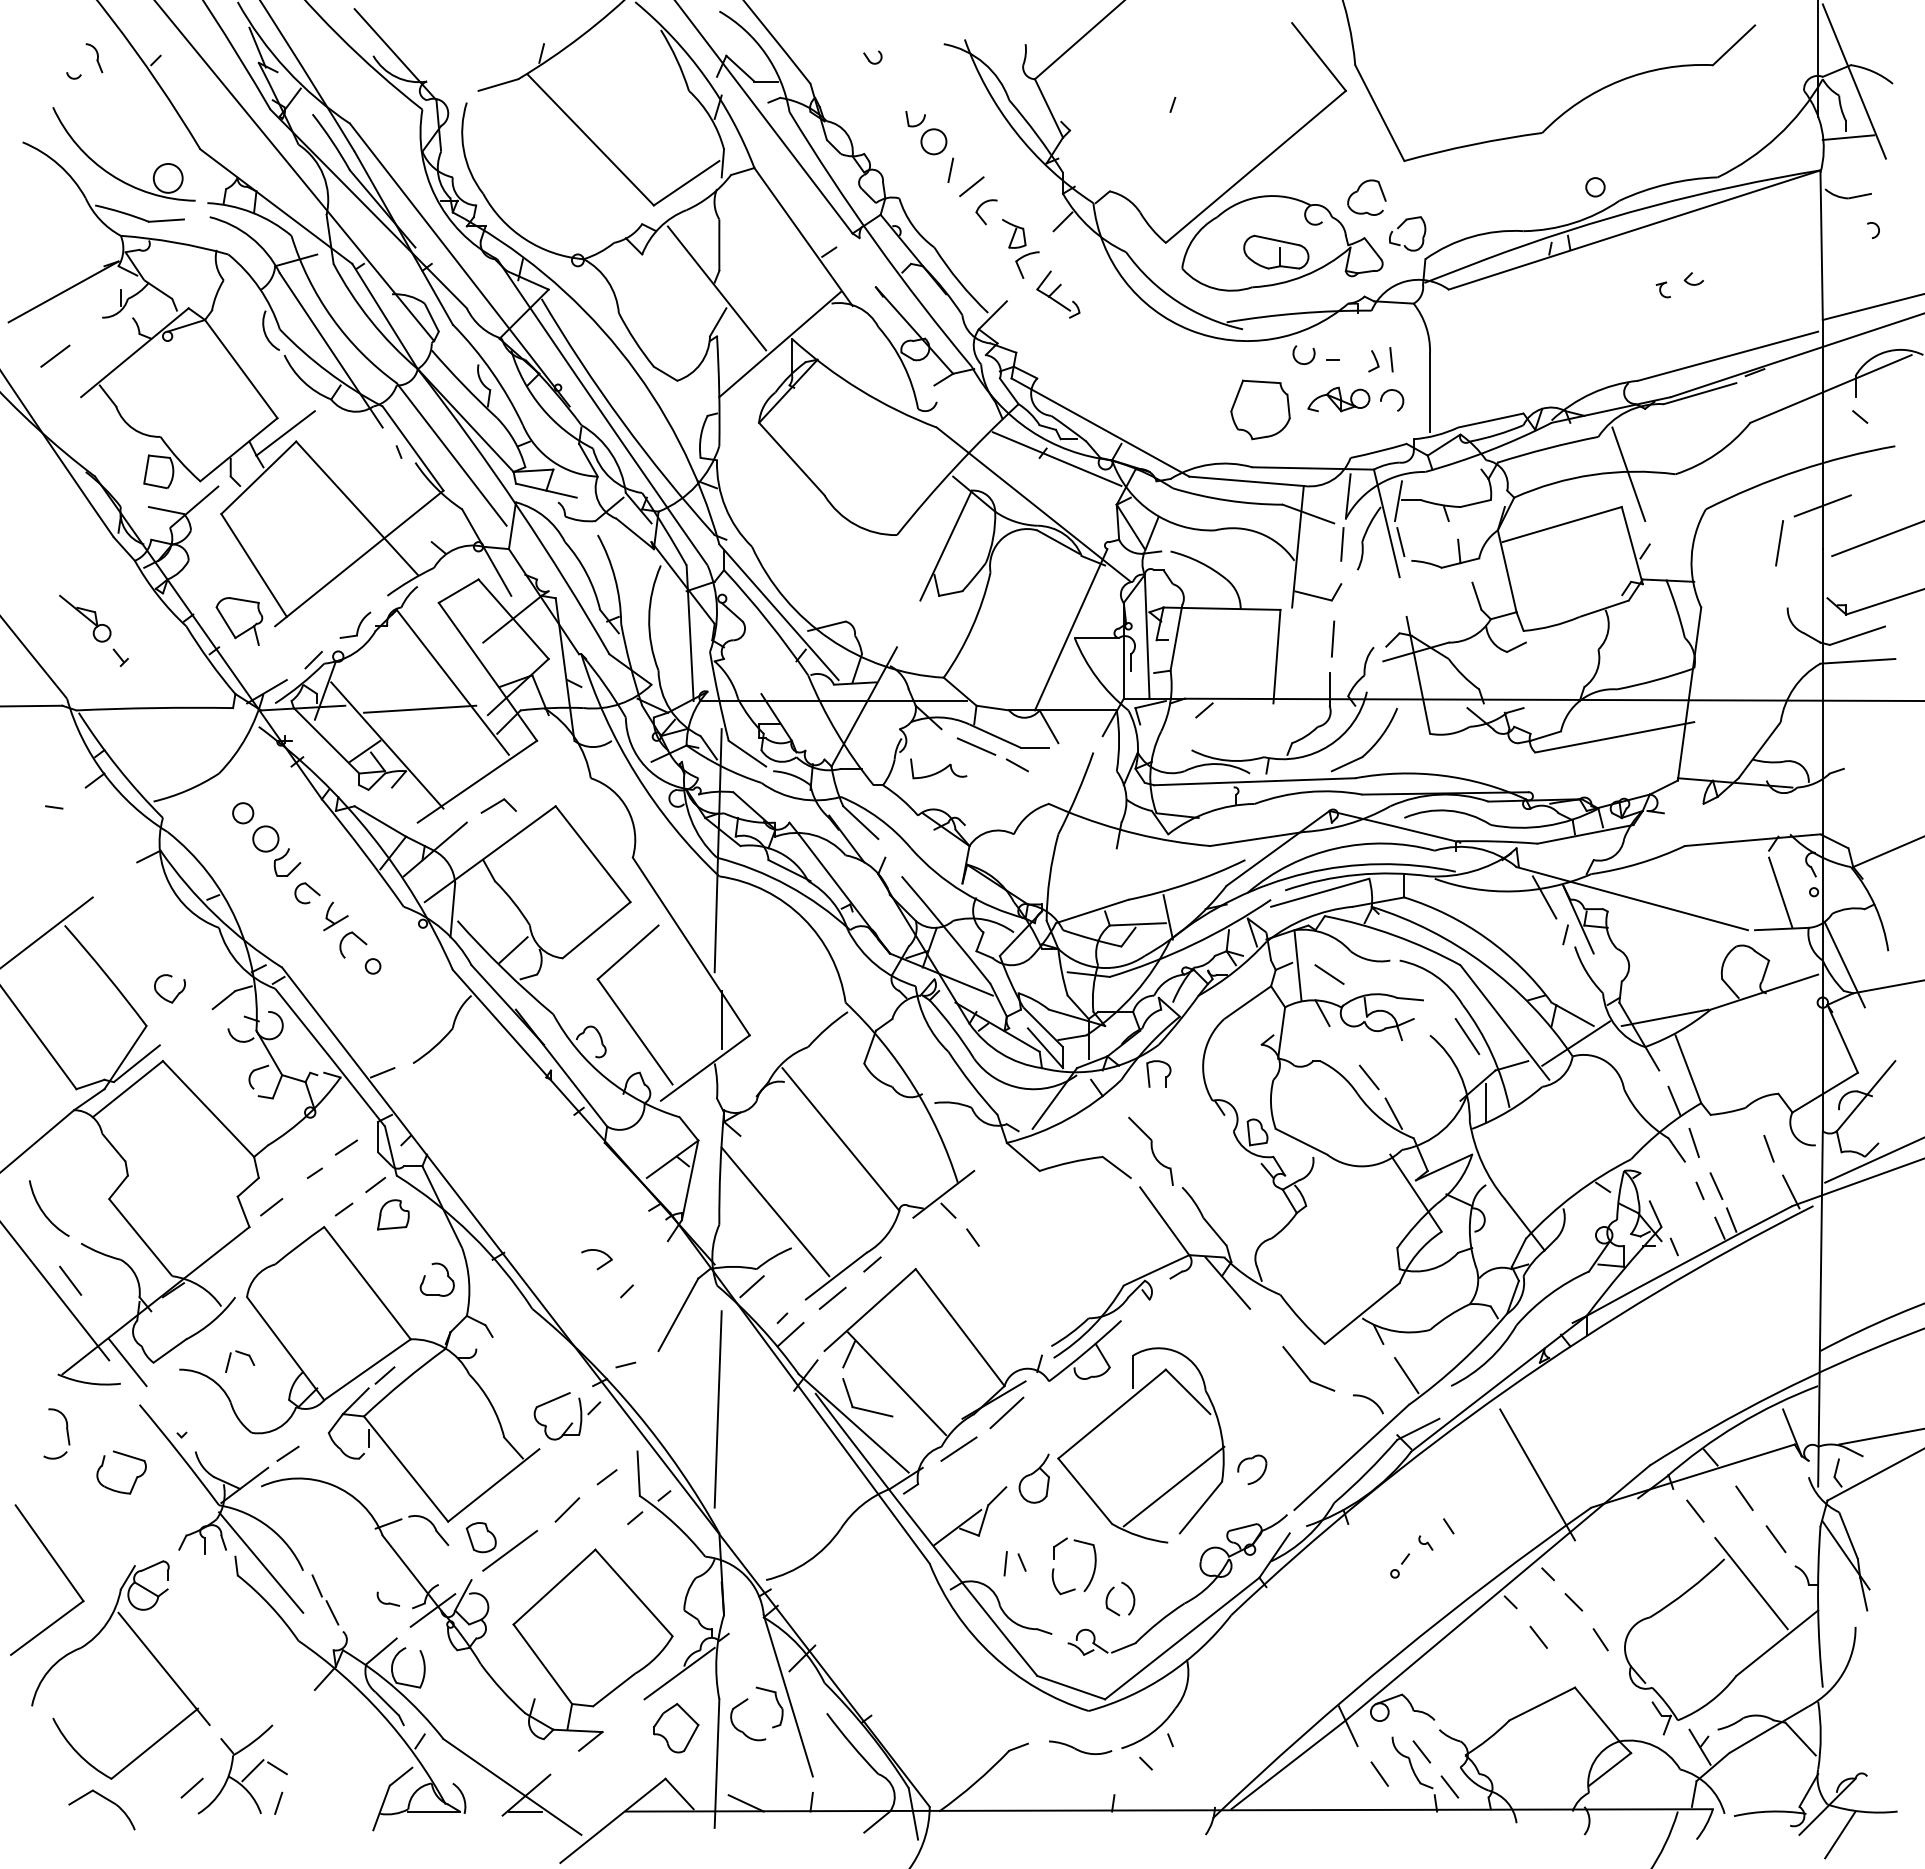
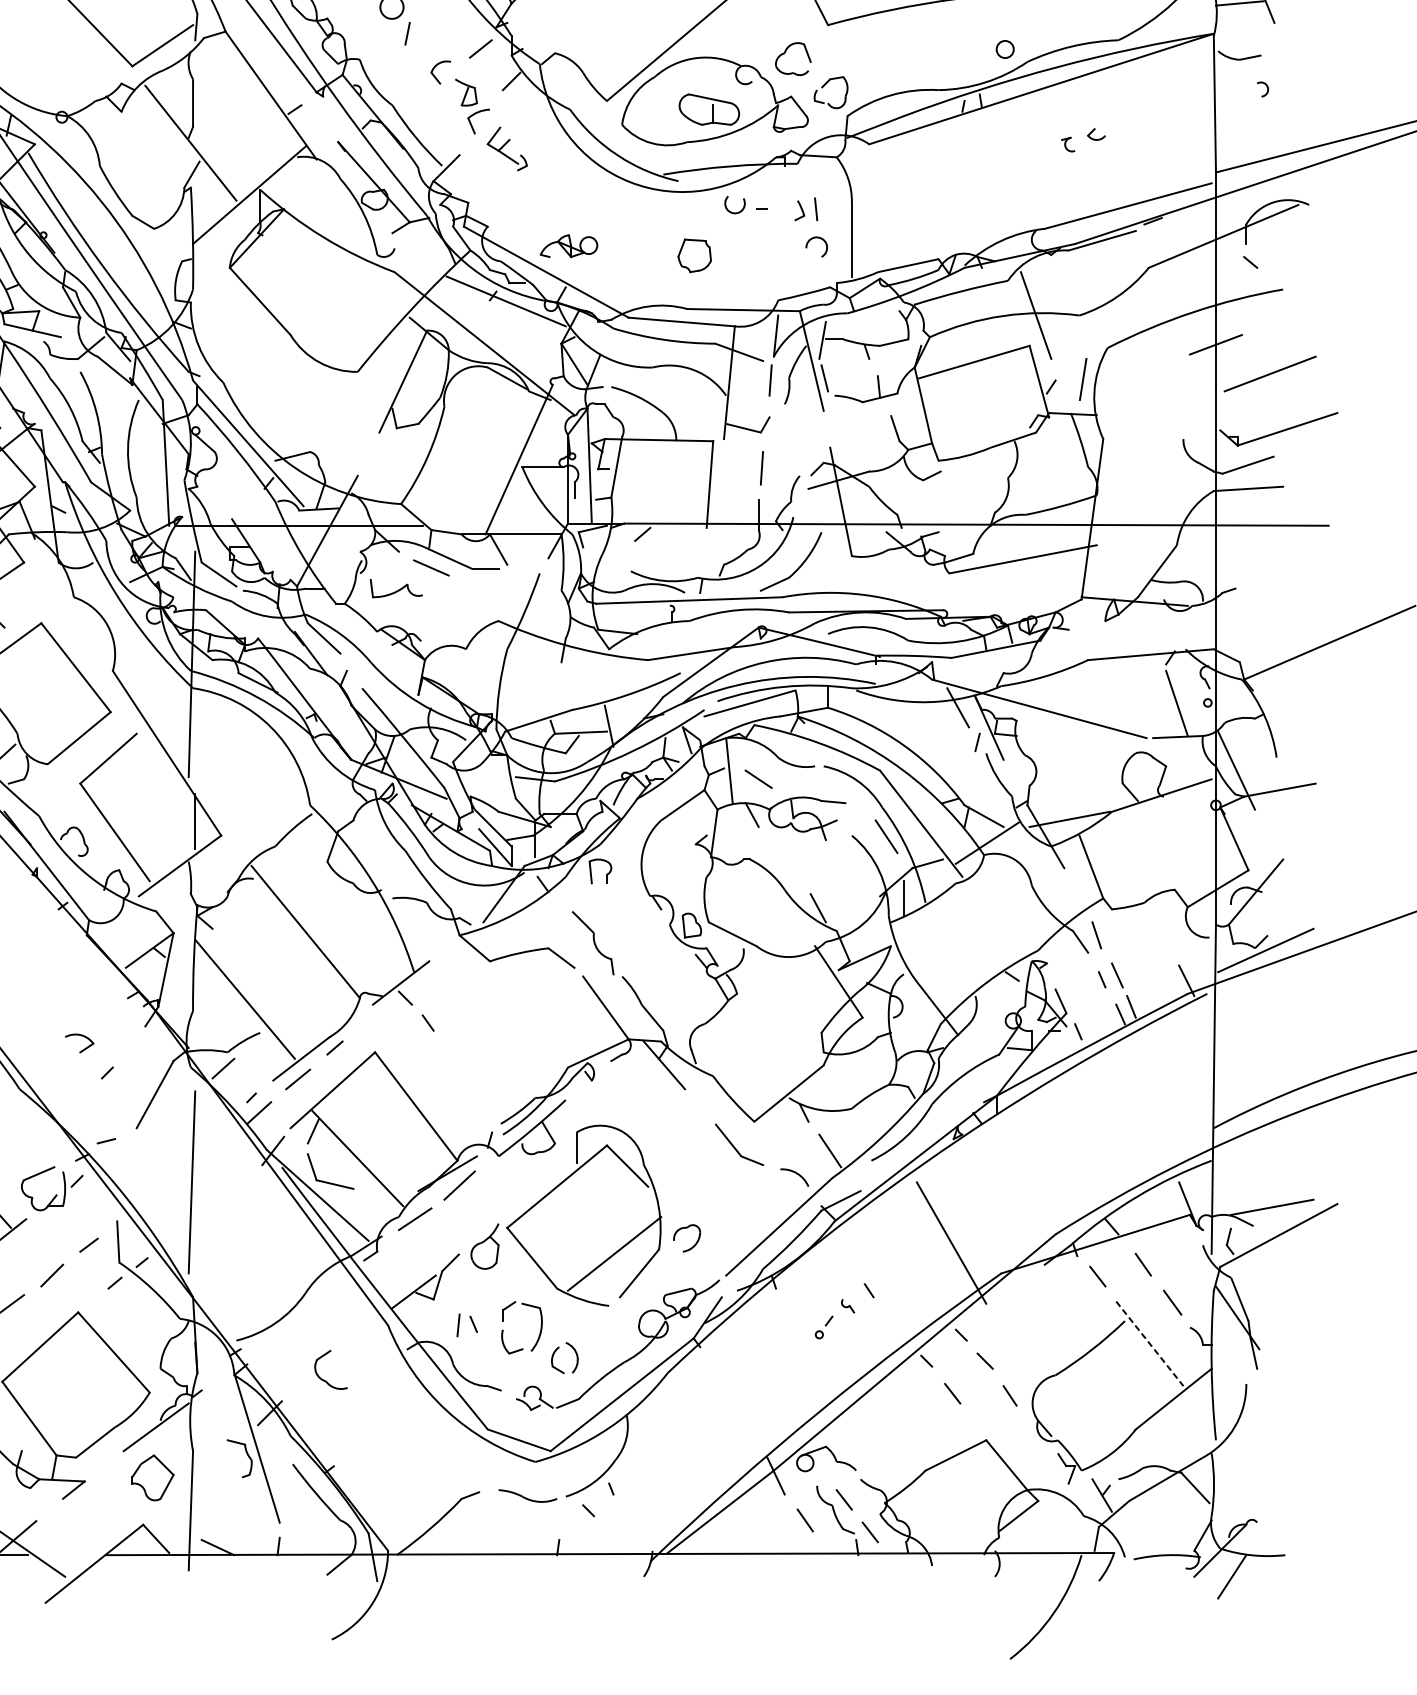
line: (971, 186) -> (480, 48), moved
part: (1338, 399) -> (568, 246), moved
part: (1260, 409) -> (694, 255), size x0.6
line: (1779, 543) -> (1083, 379), moved
line: (1016, 765) -> (468, 585), removed
line: (1368, 1077) -> (794, 874), removed
line: (1674, 1100) -> (1078, 896), removed
line: (1768, 1148) -> (1165, 940), removed
line: (1751, 1584) -> (1149, 1344), solid -> dashed
part: (743, 1731) -> (326, 1380), moved

